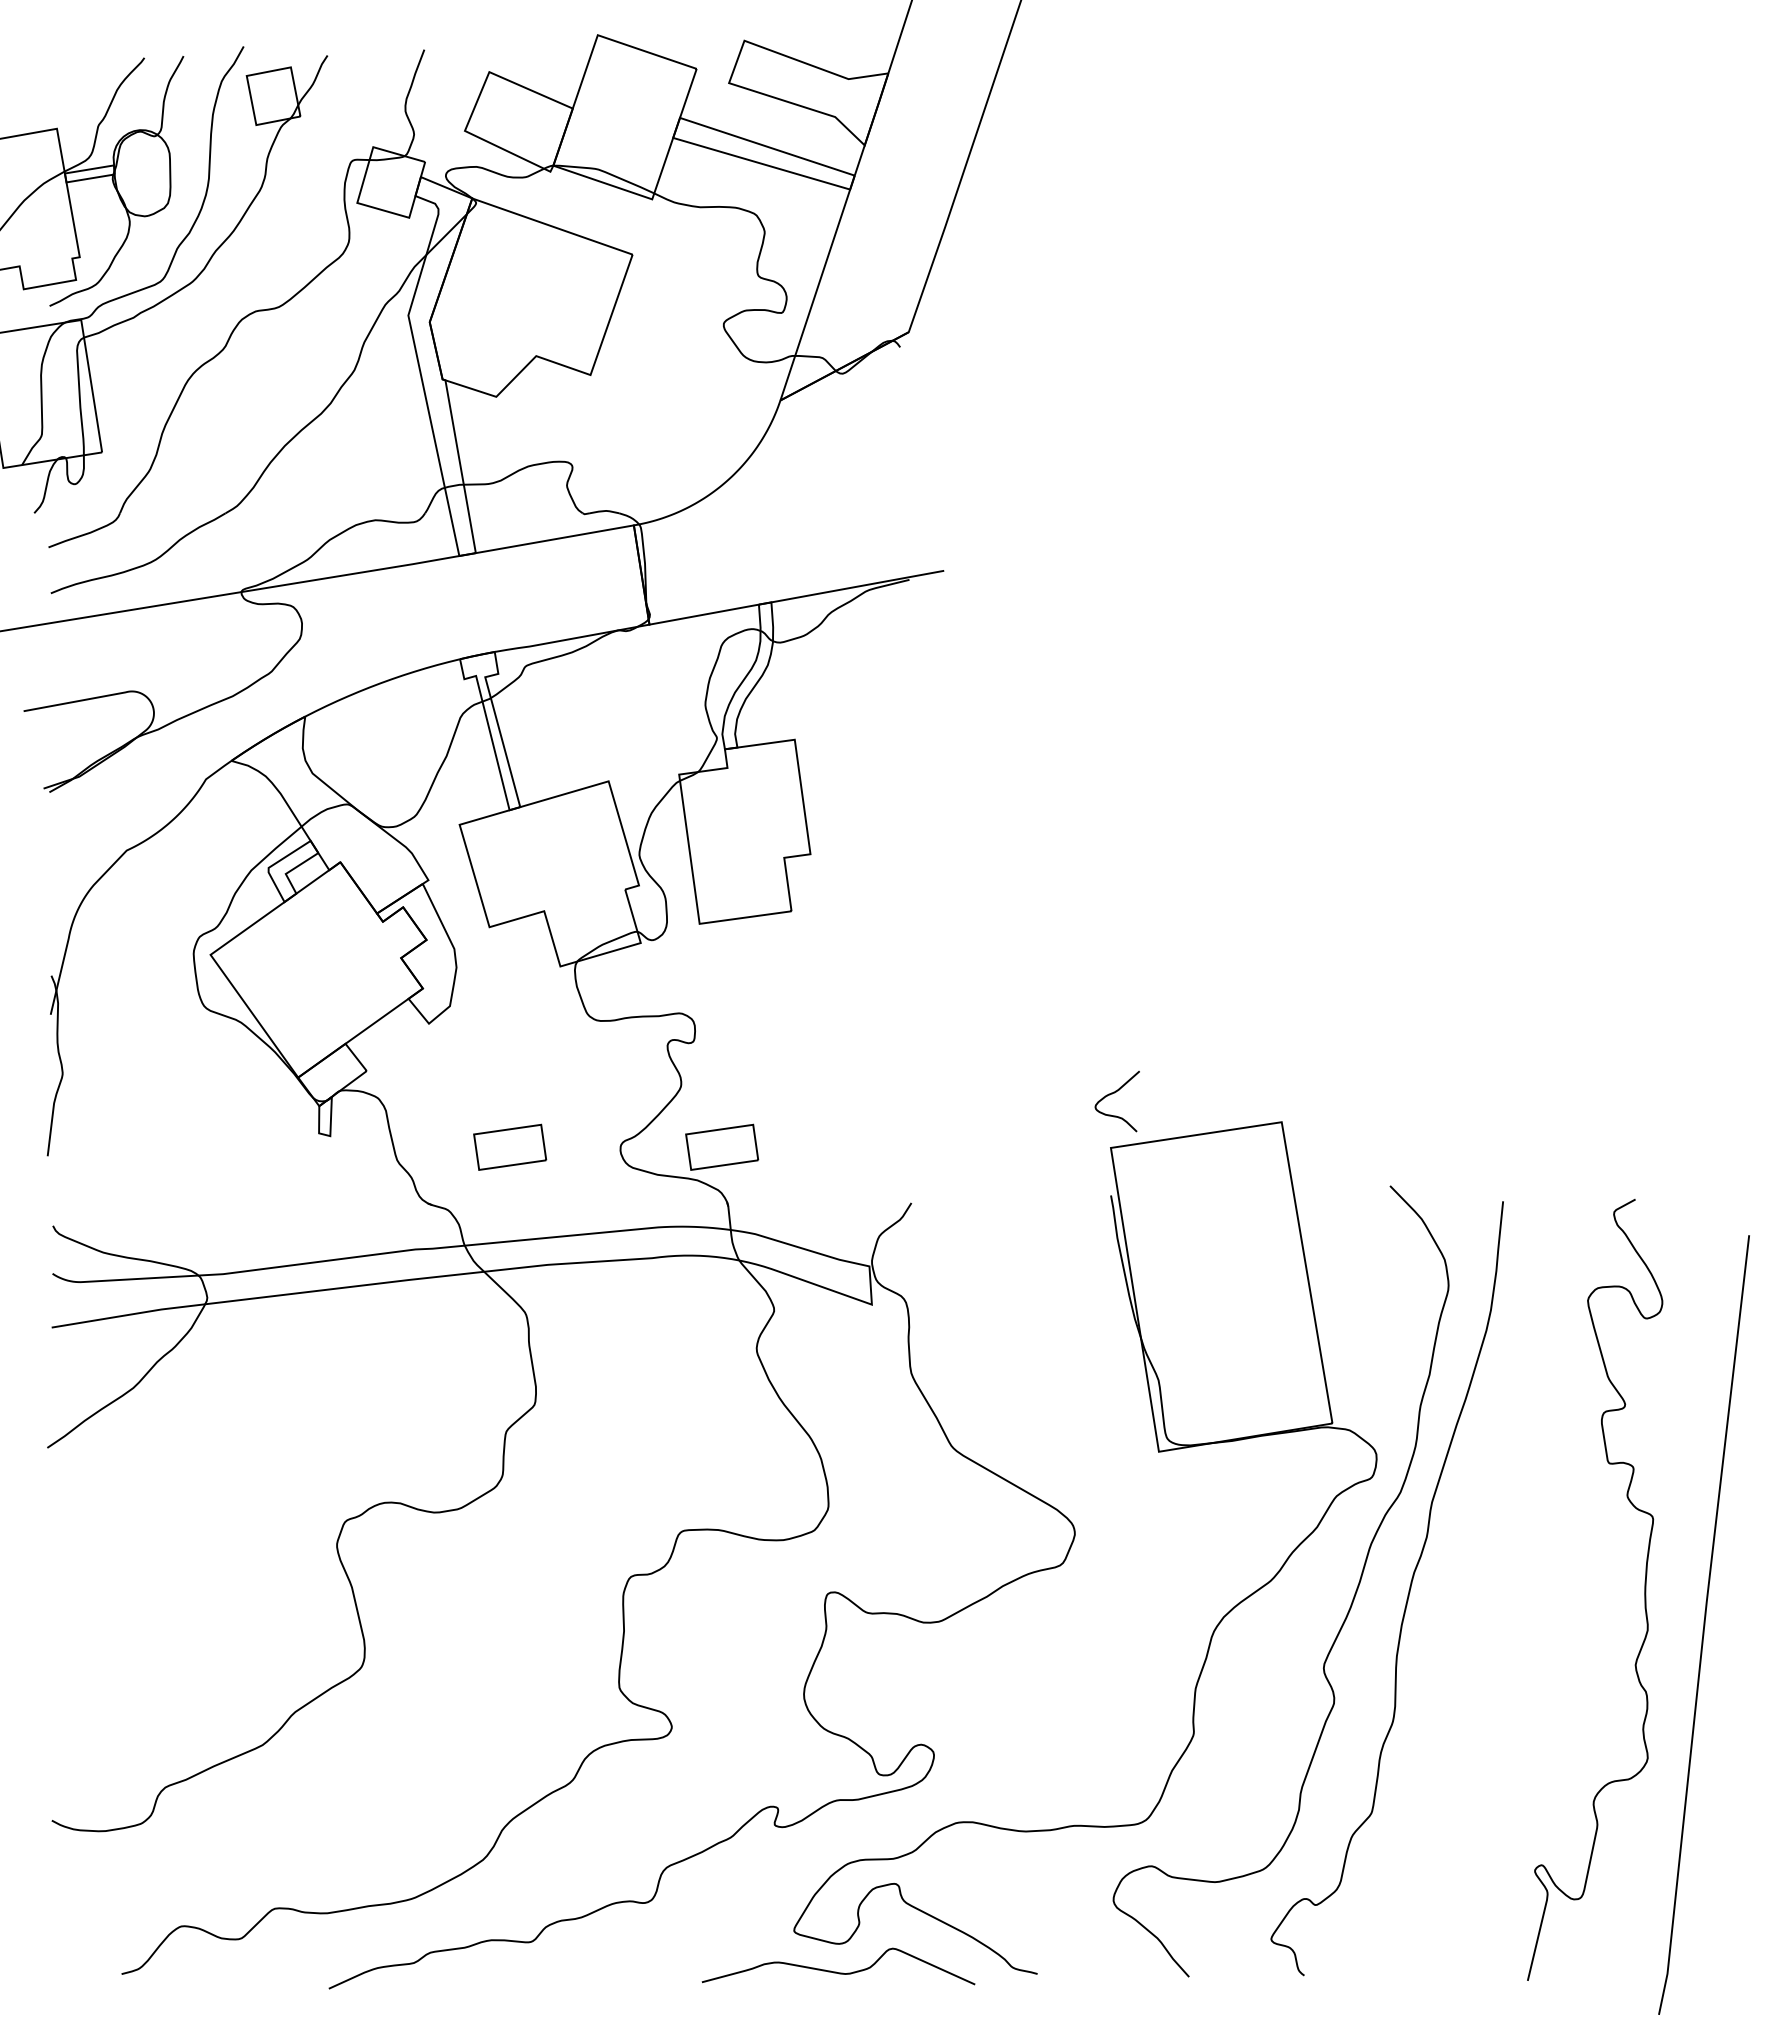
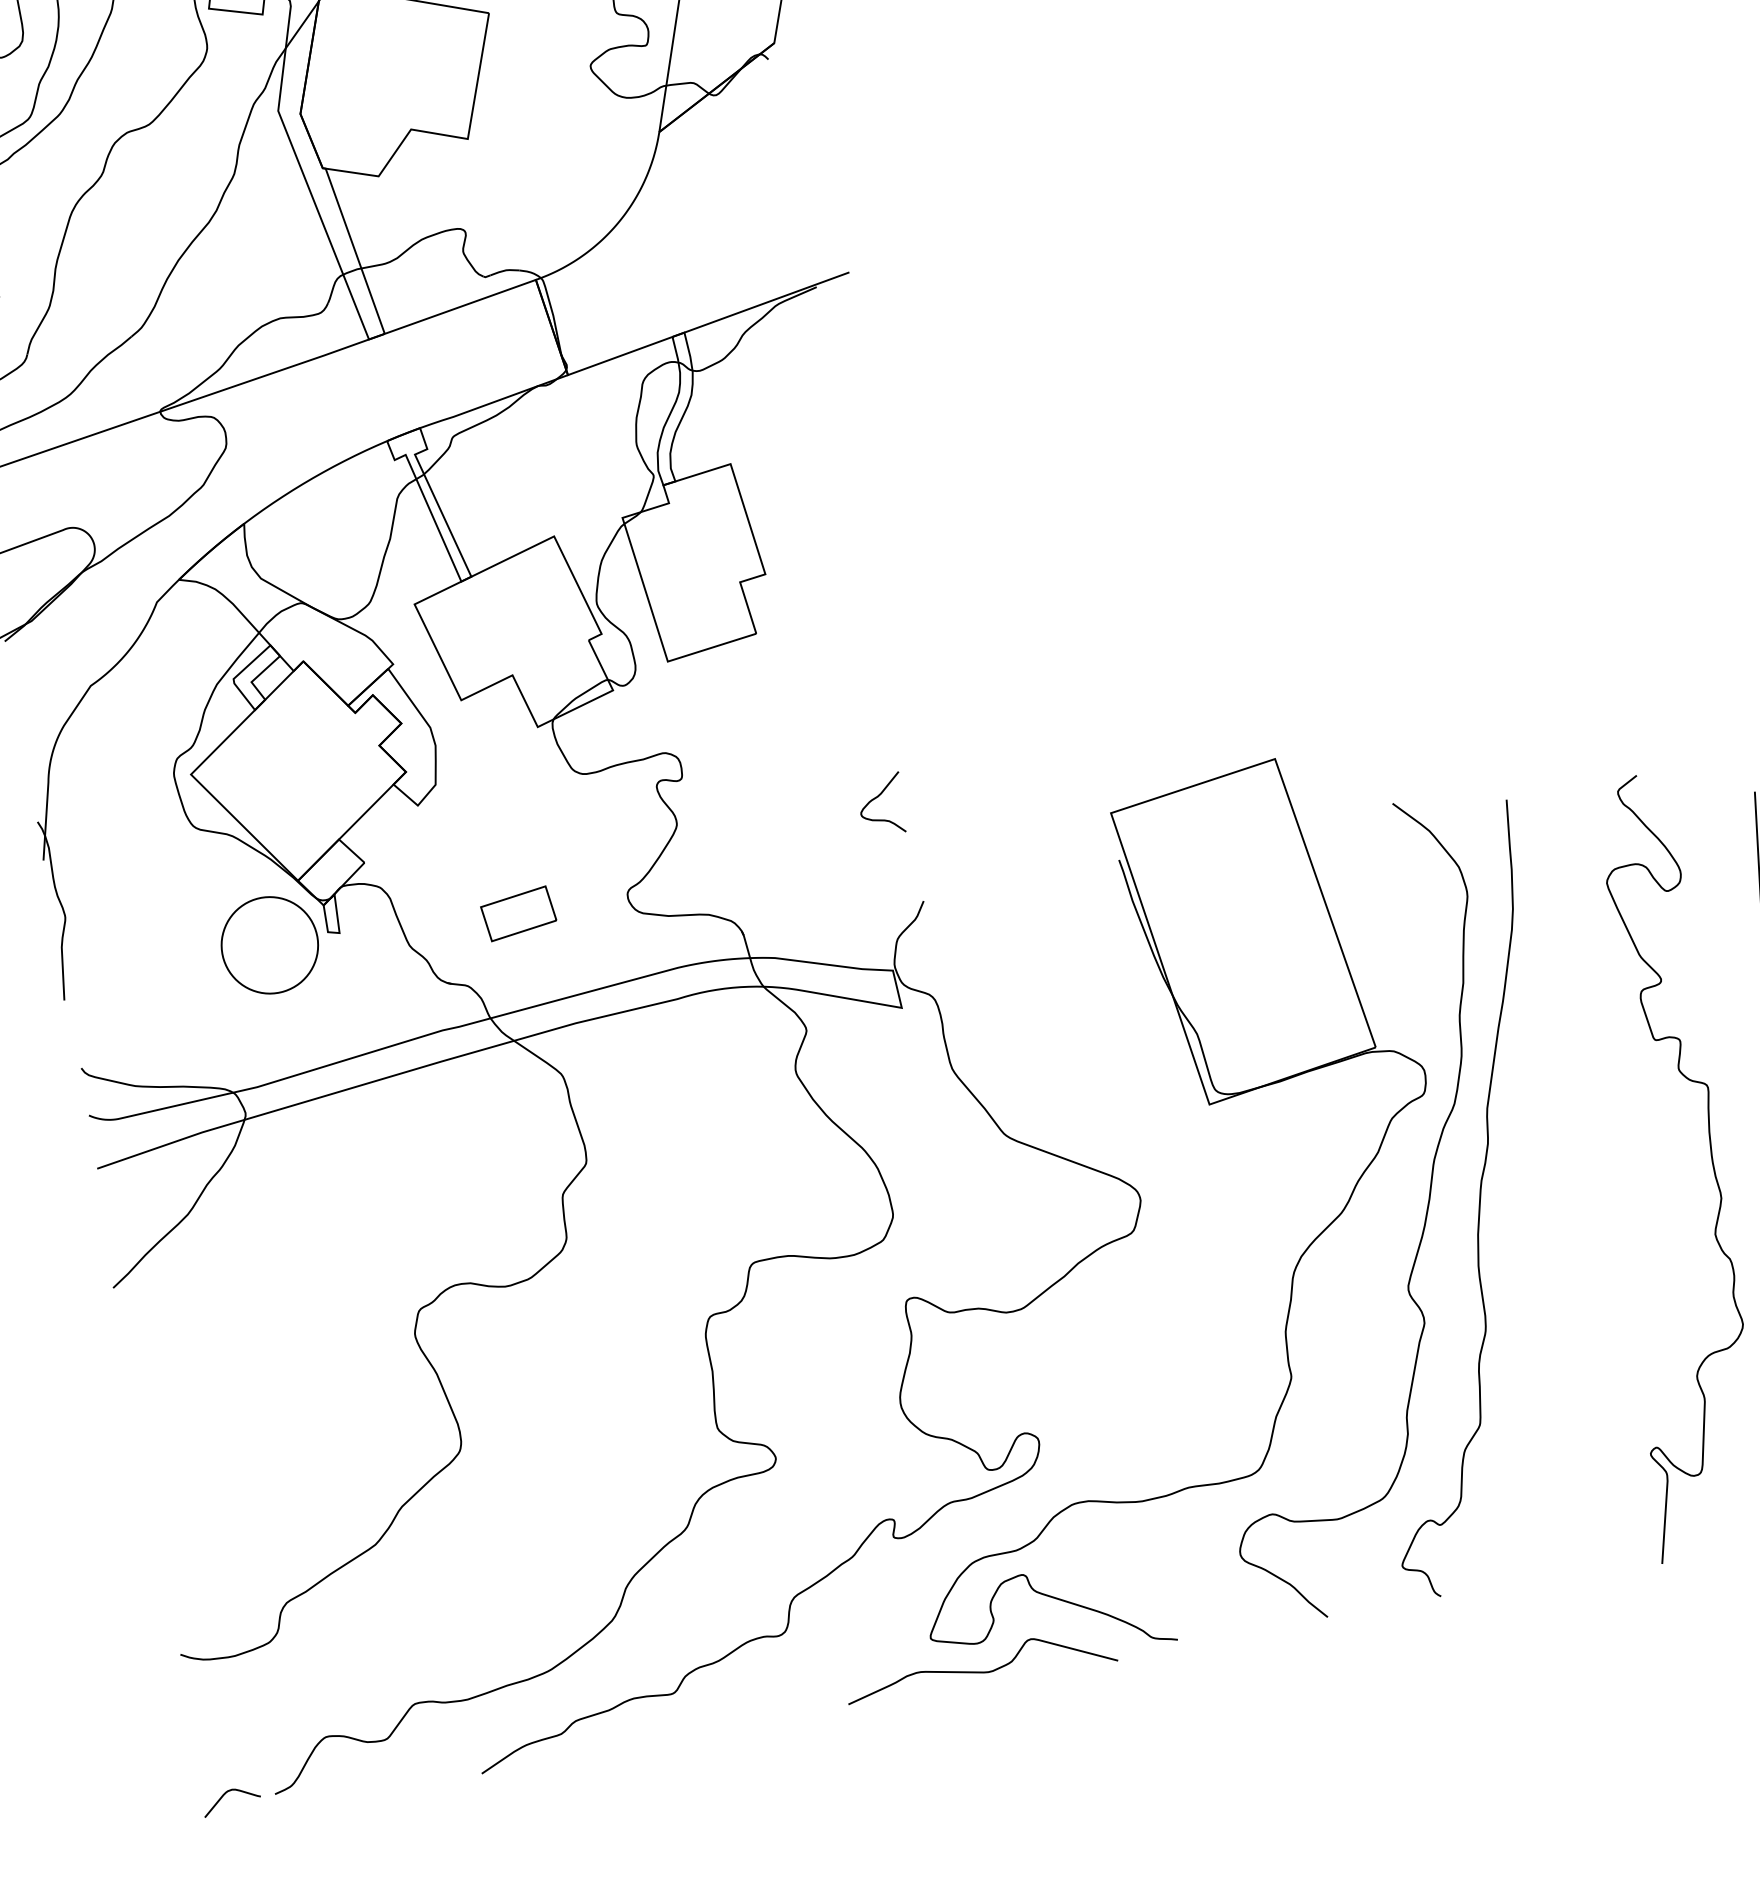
curve: (1112, 1094) -> (875, 799), moved
part: (259, 1136) -> (269, 945), added
part: (722, 1146) -> (727, 877), removed
curve: (72, 1966) -> (225, 1794), added

